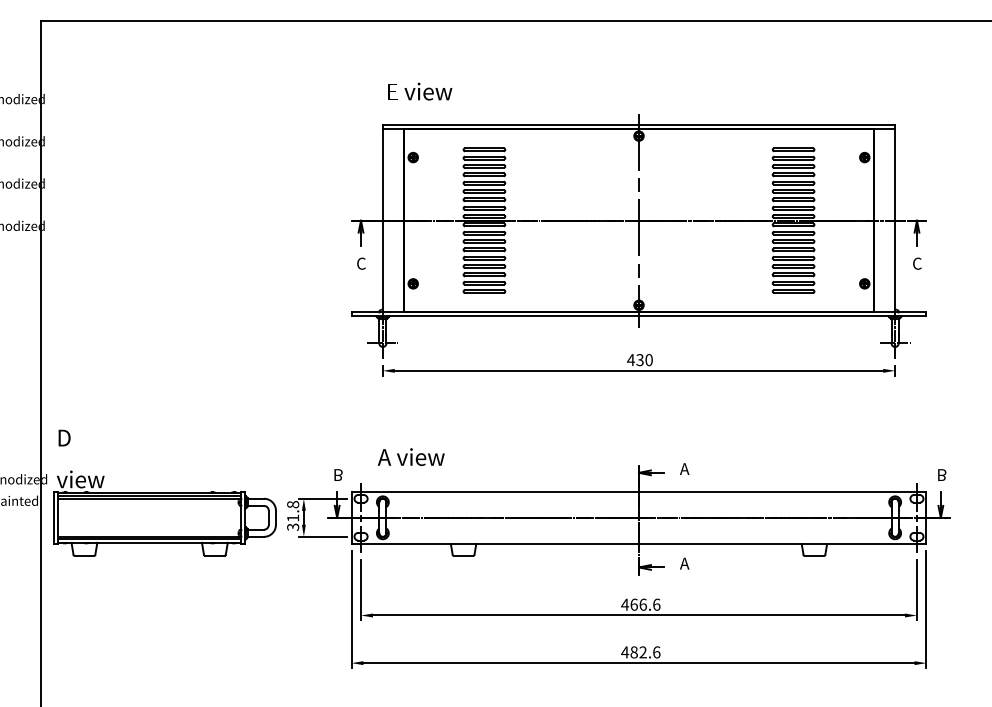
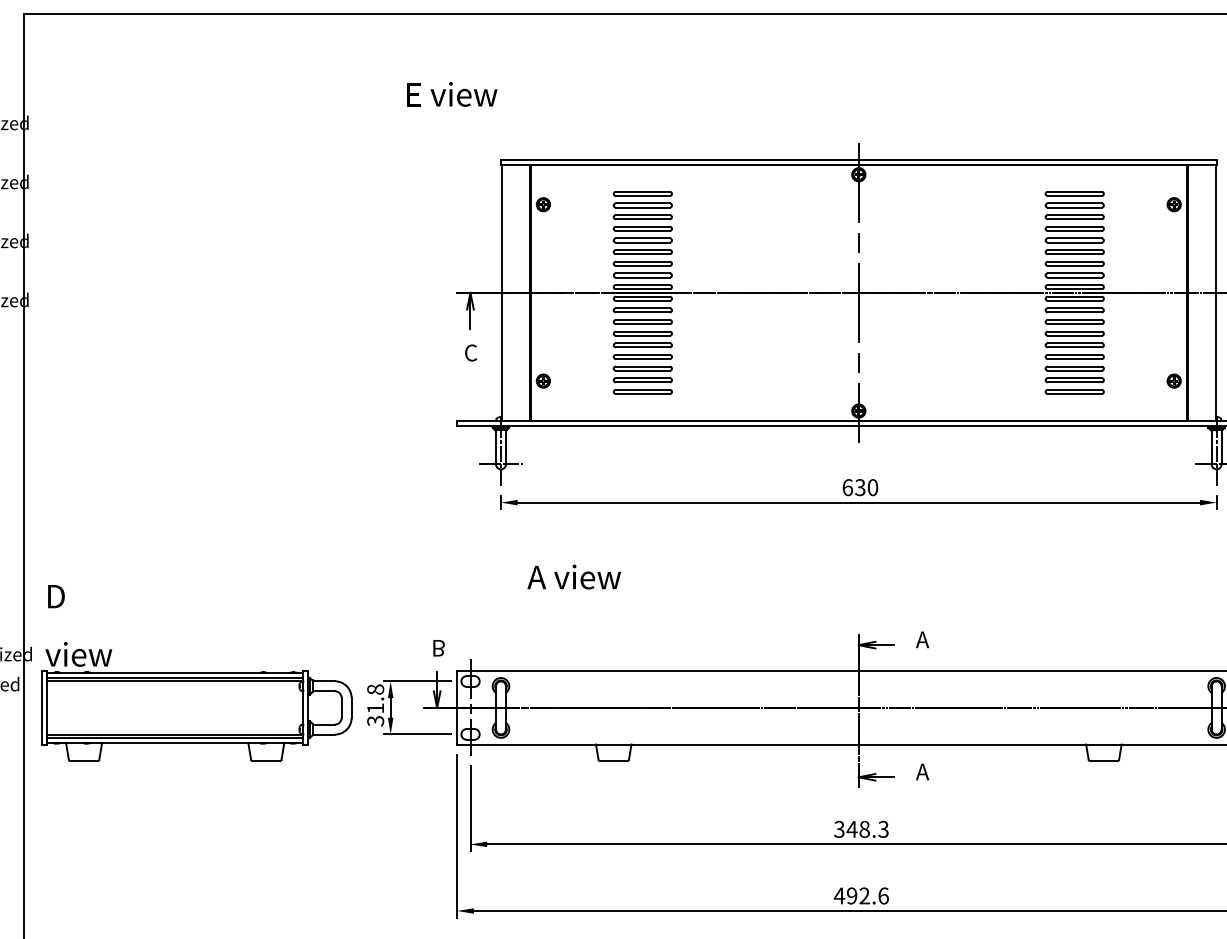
text: (420, 91) -> (452, 94), moved
text: (631, 360) -> (848, 488), 430 -> 630
text: (410, 456) -> (573, 576), moved
text: (640, 604) -> (860, 829), 466.6 -> 348.3
text: (633, 652) -> (851, 896), 482.6 -> 492.6

